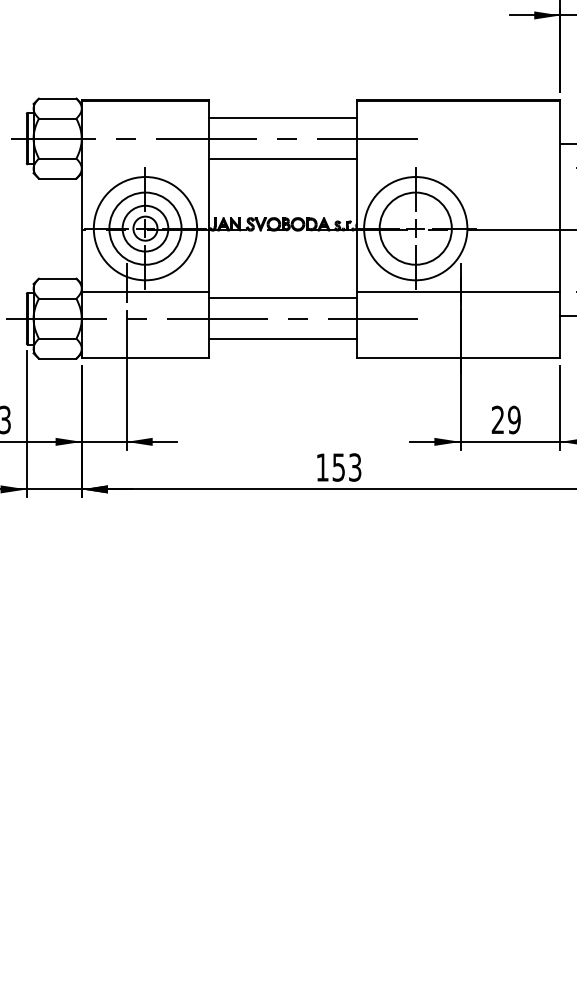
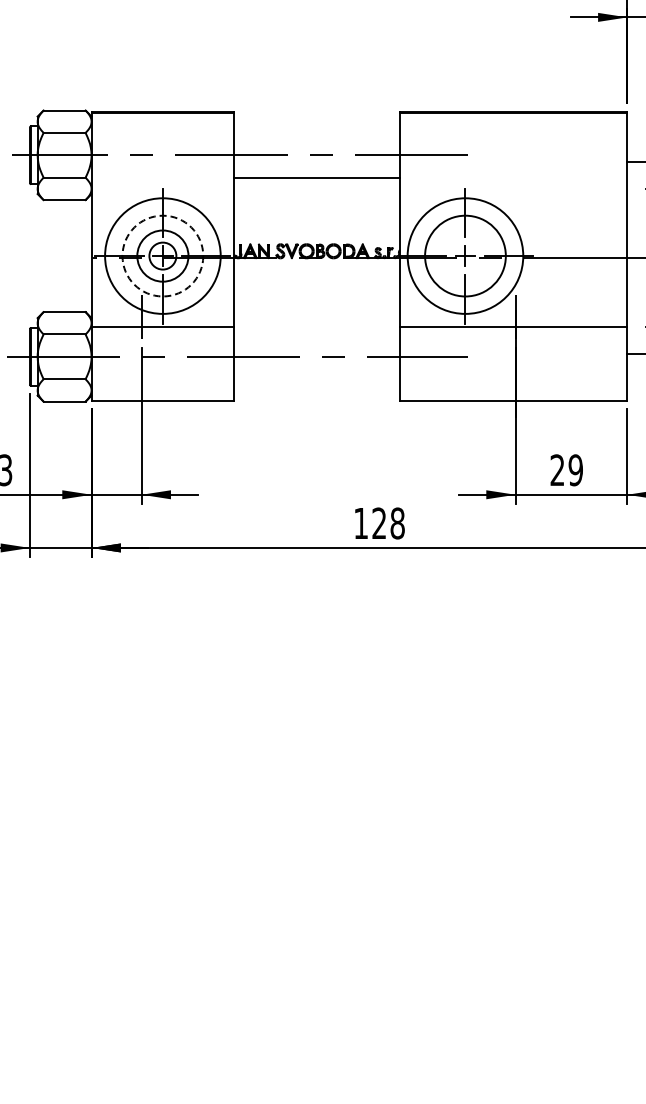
line: (282, 118) -> (316, 132), removed
circle: (145, 228) -> (162, 255), solid -> dashed
line: (282, 297) -> (316, 333), removed
line: (282, 339) -> (316, 380), removed
text: (347, 467) -> (388, 523), 153 -> 128

